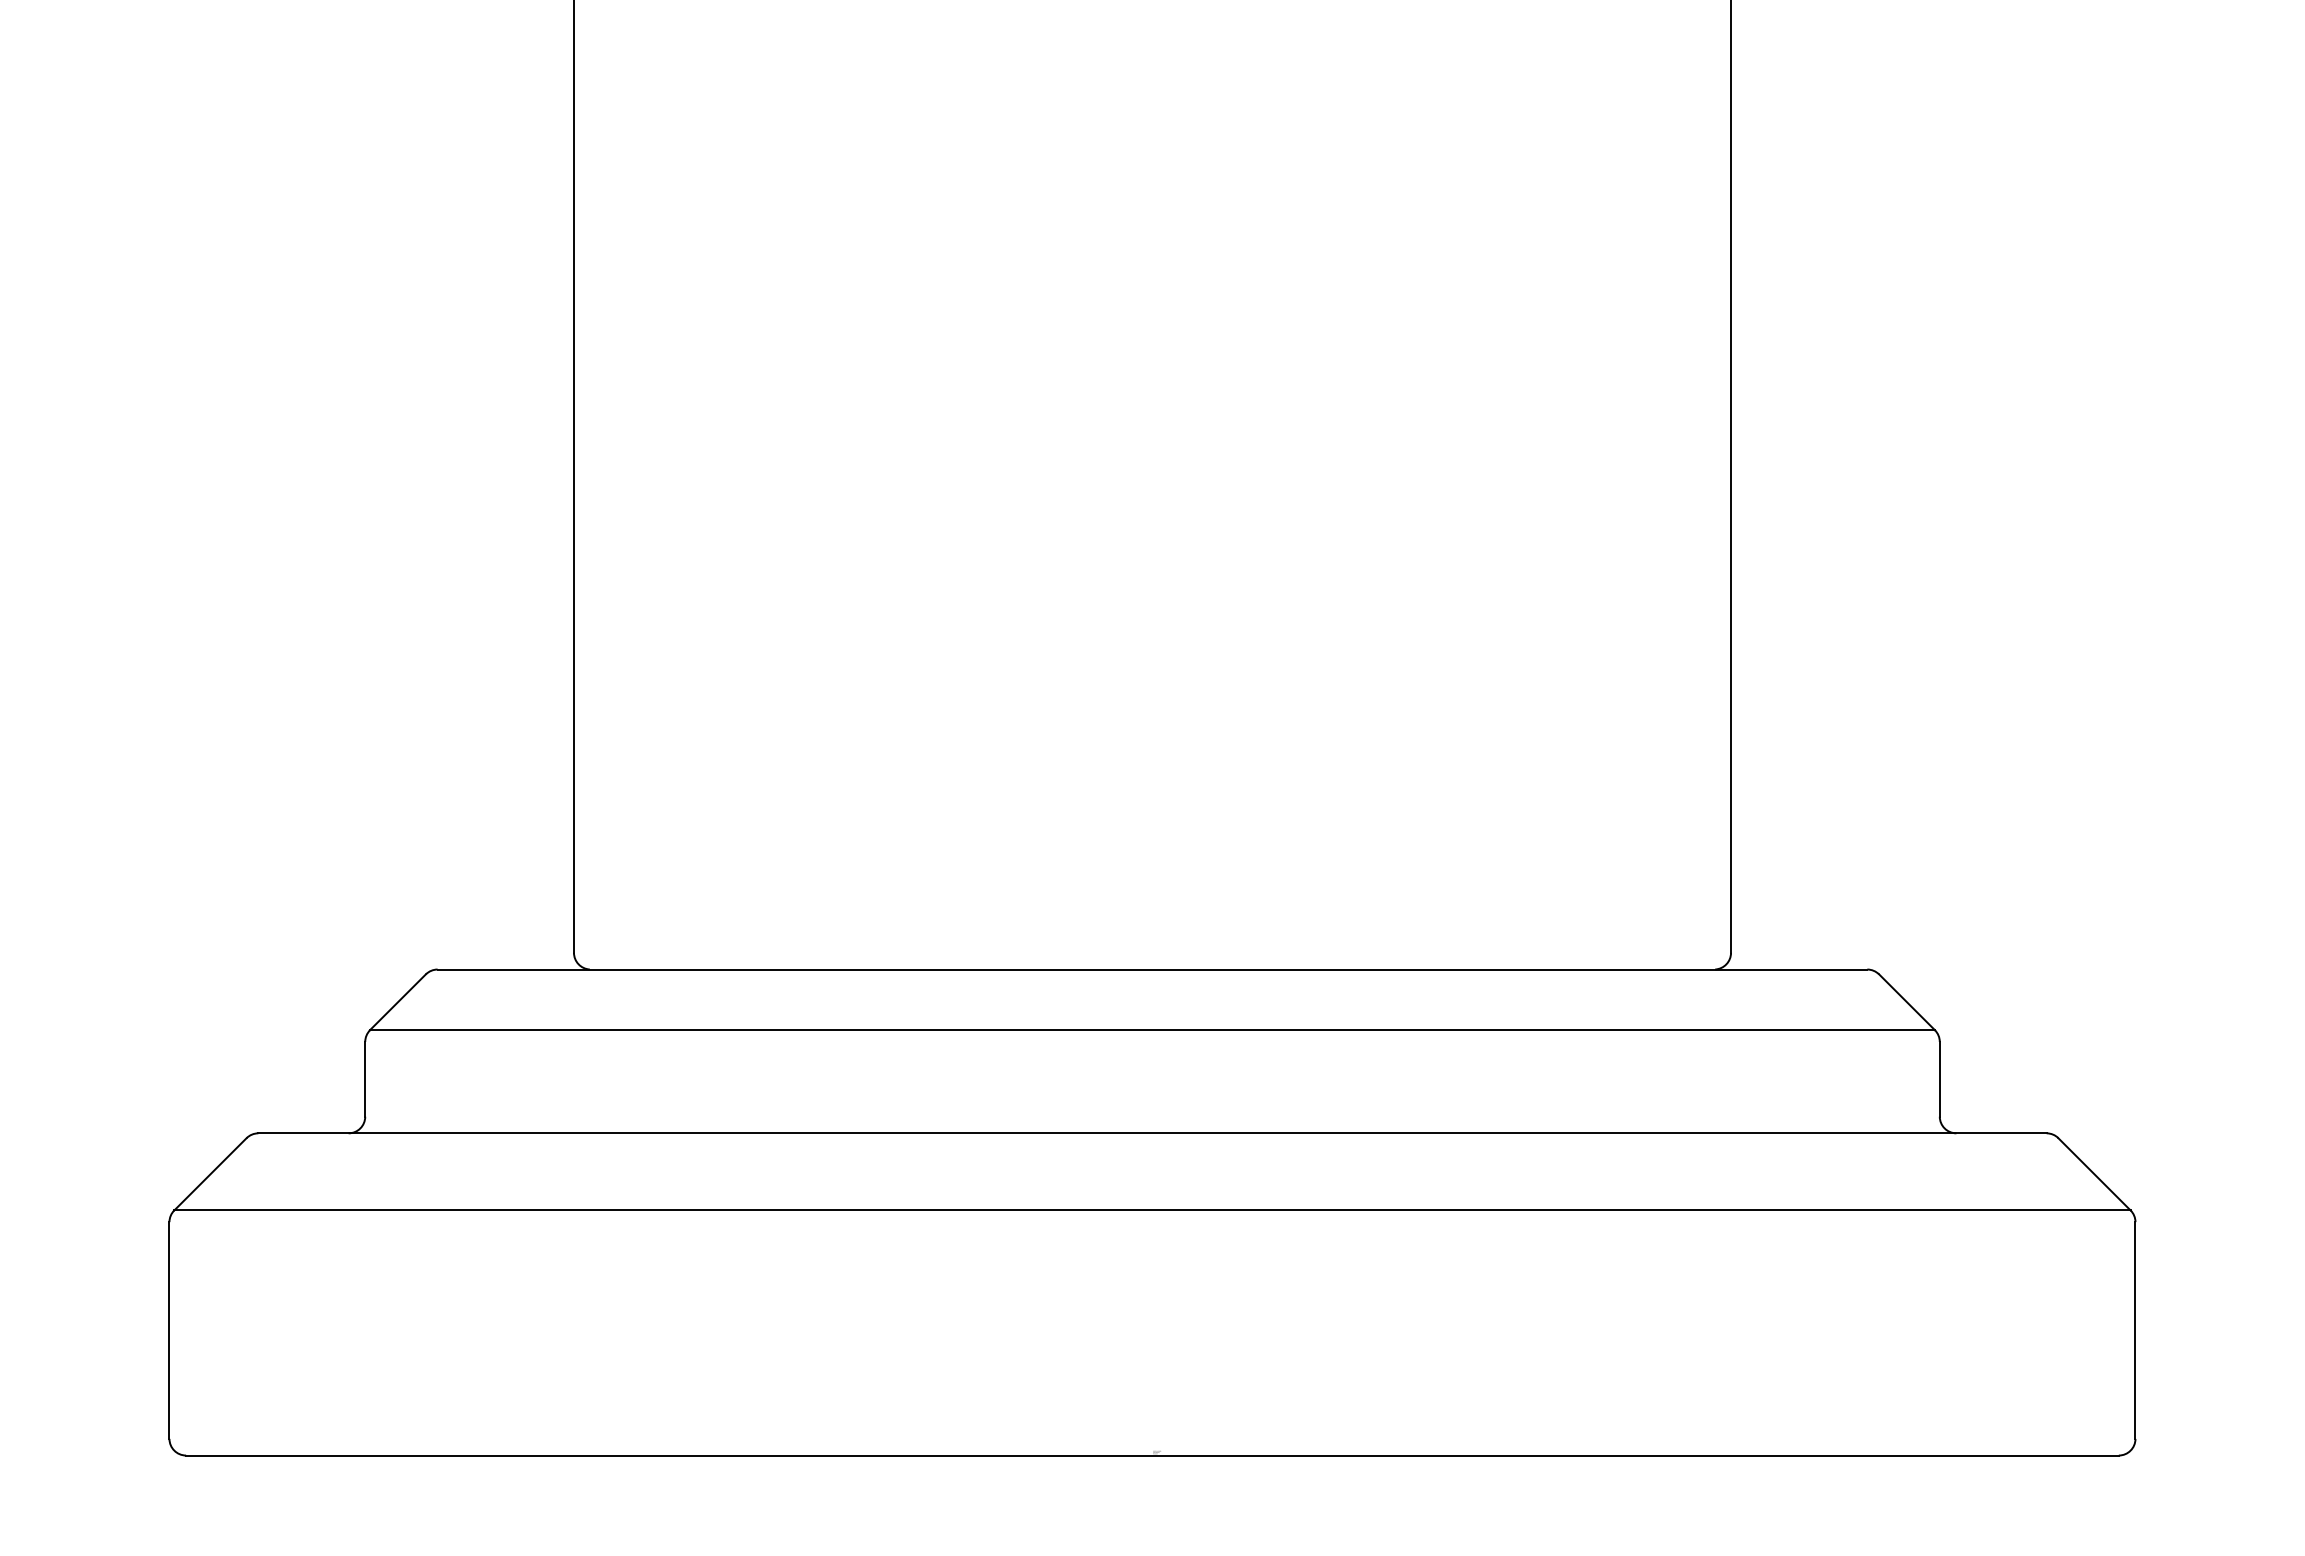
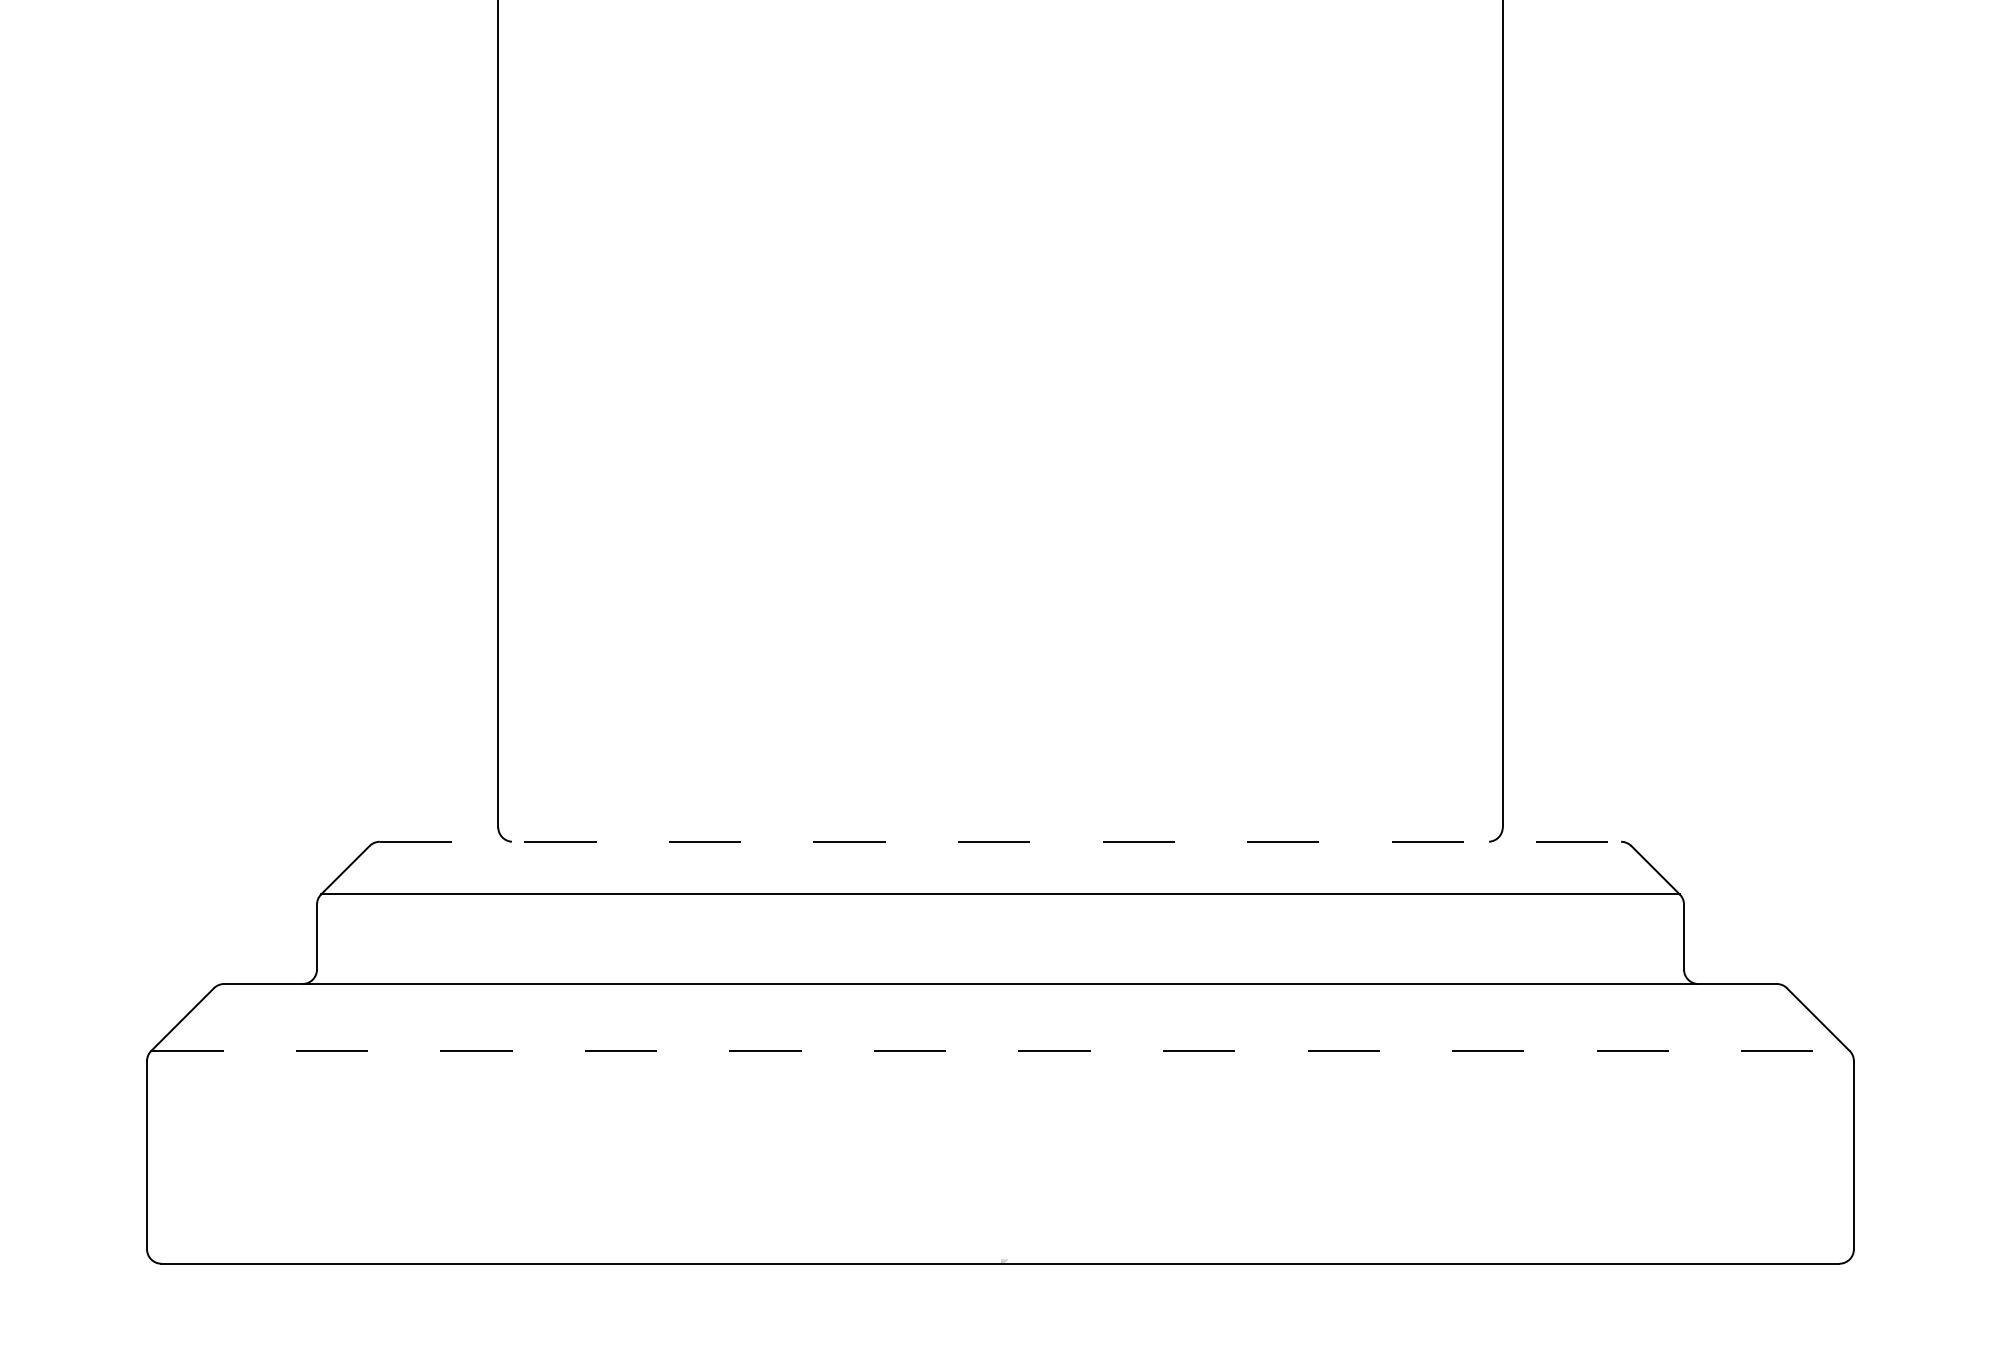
line: (1152, 969) -> (1000, 841), solid -> dashed
line: (1152, 1210) -> (1000, 1050), solid -> dashed

